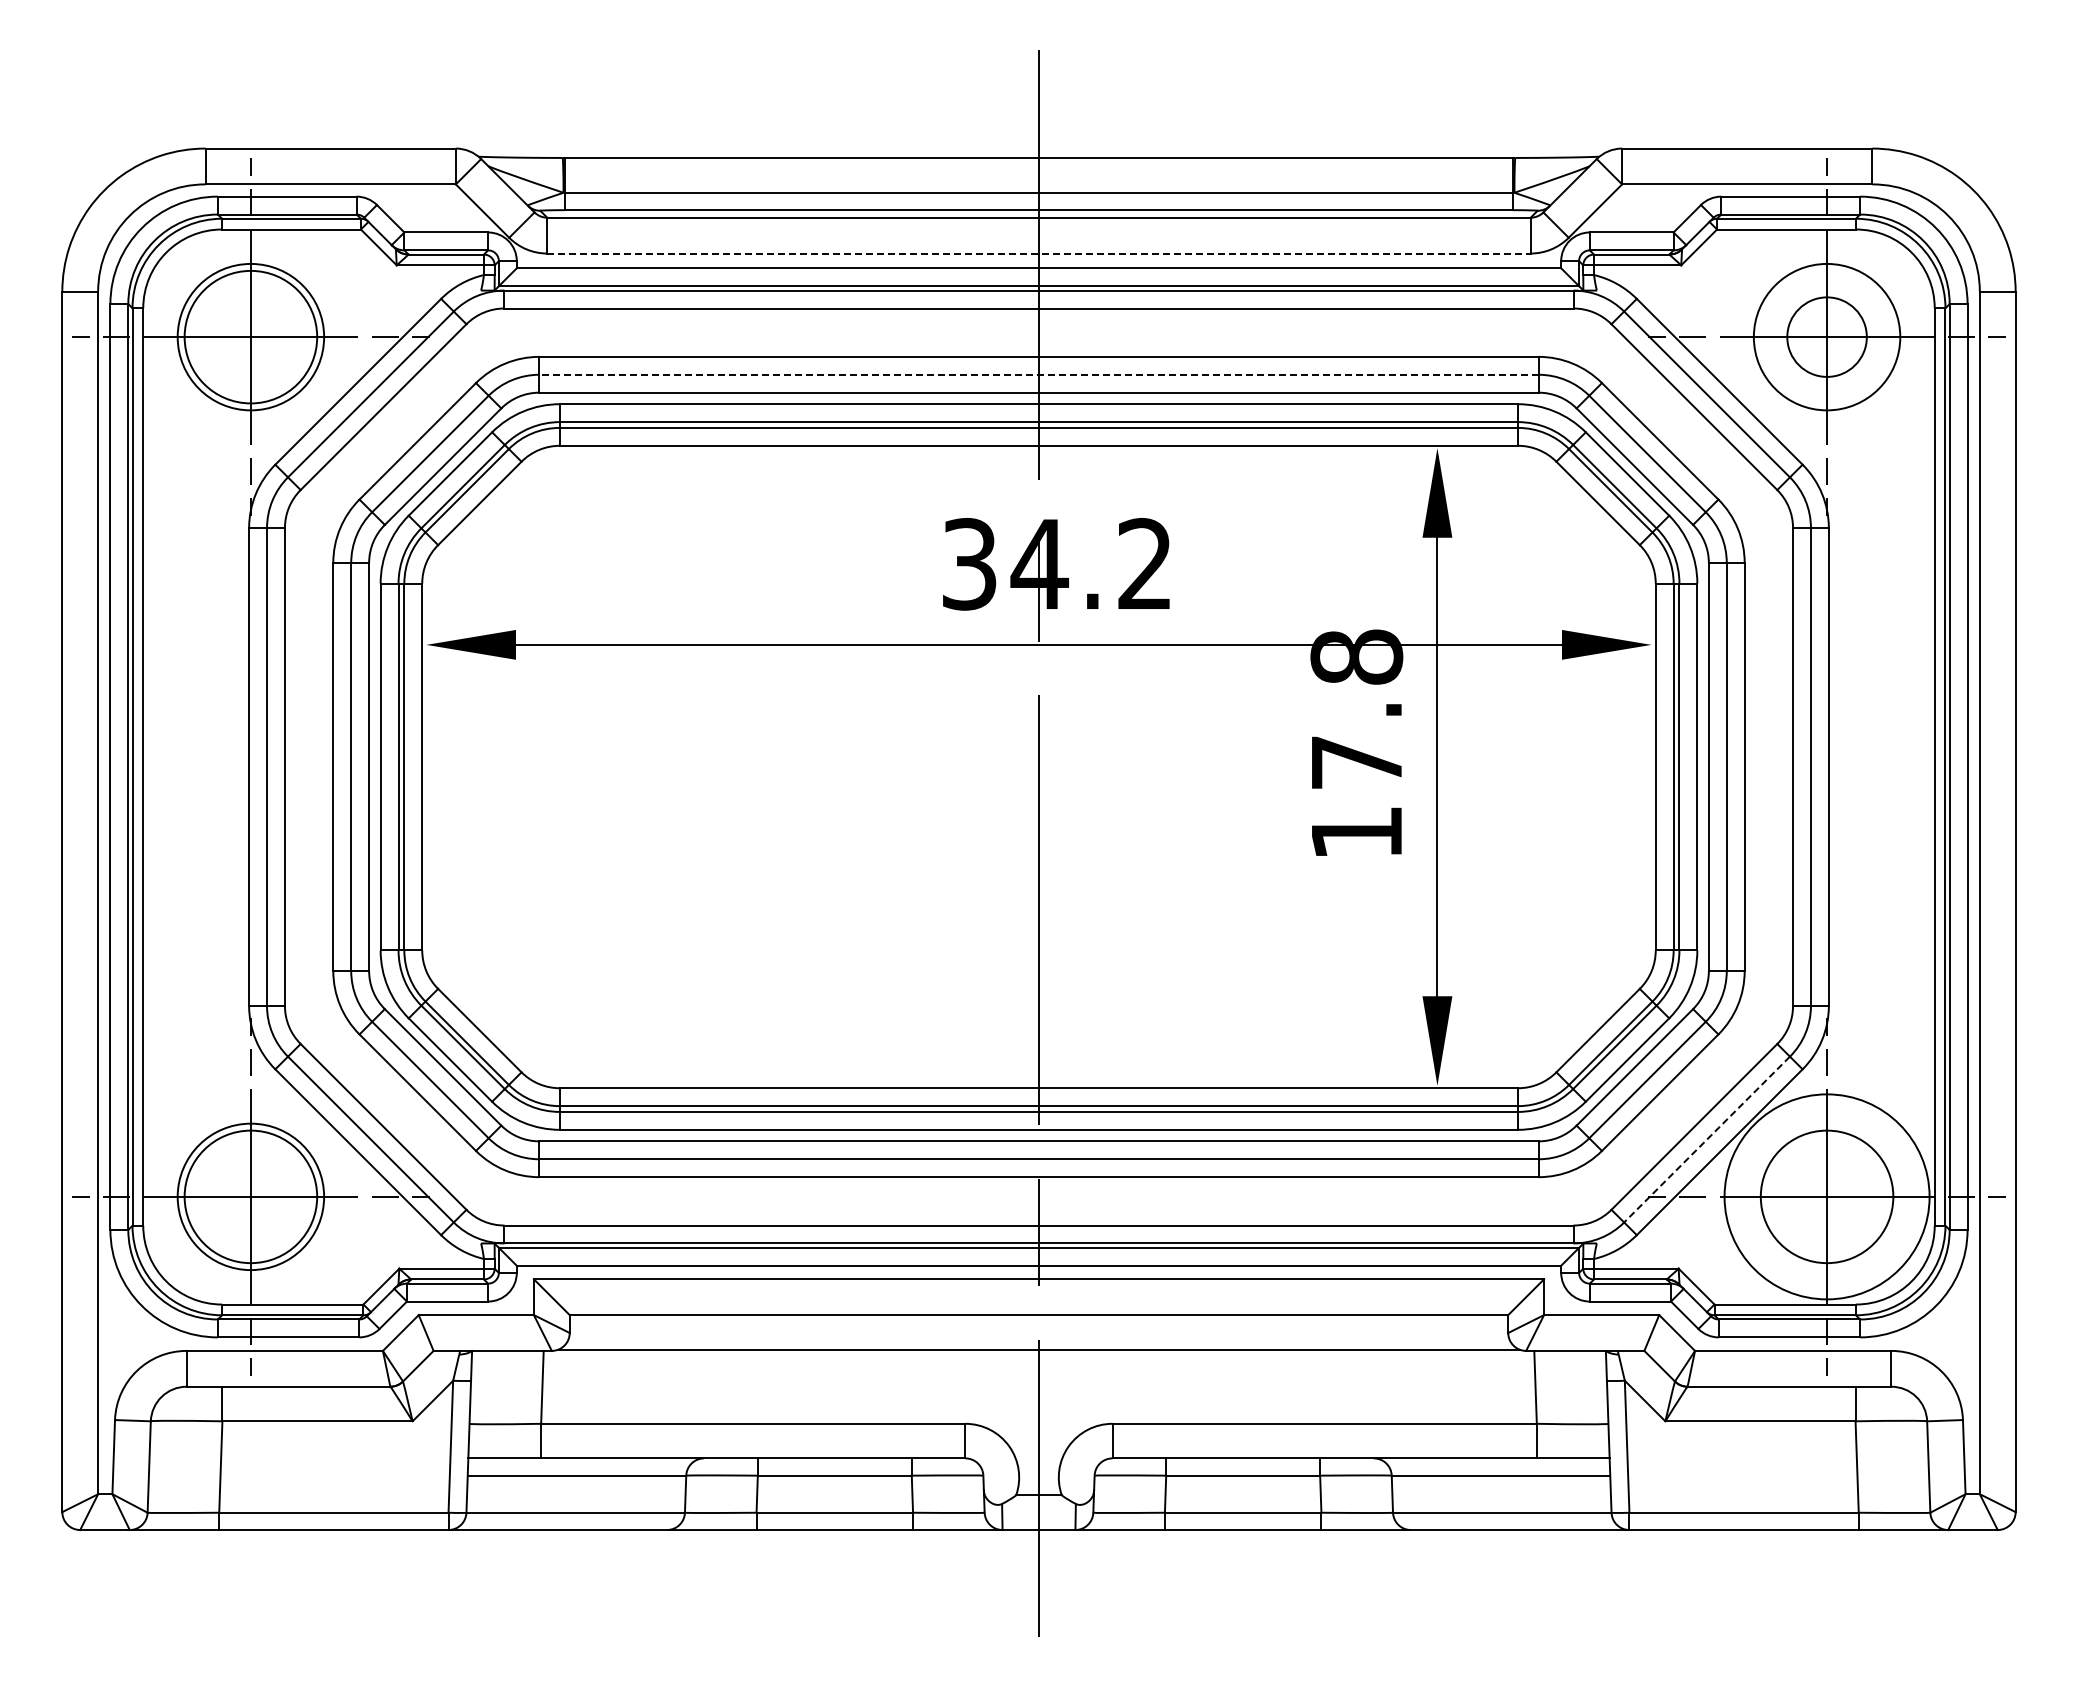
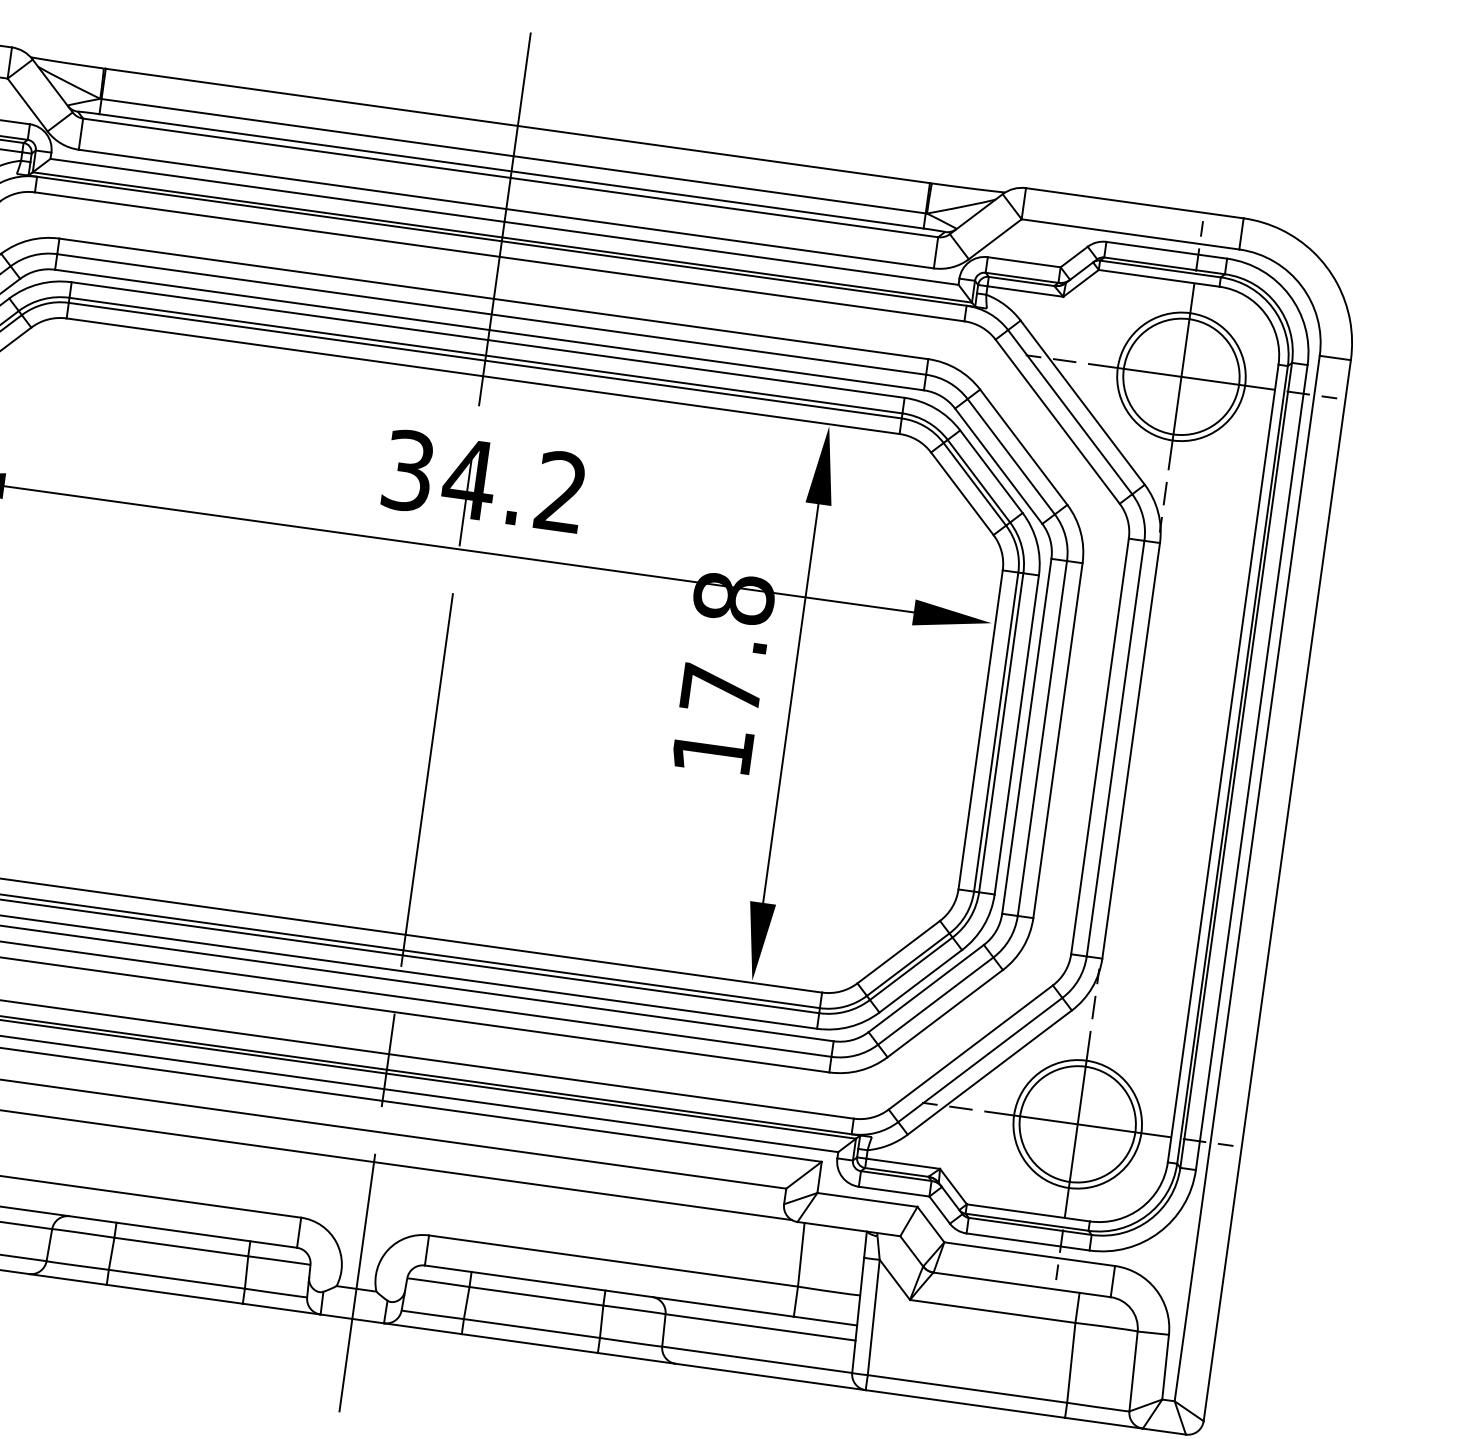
line: (1039, 253) -> (506, 209), dashed -> solid
circle: (1826, 336) -> (1181, 376), size x1.67
line: (1039, 374) -> (492, 314), dashed -> solid
line: (1706, 1139) -> (979, 1059), dashed -> solid
circle: (1826, 1196) -> (1077, 1123), size x0.71

